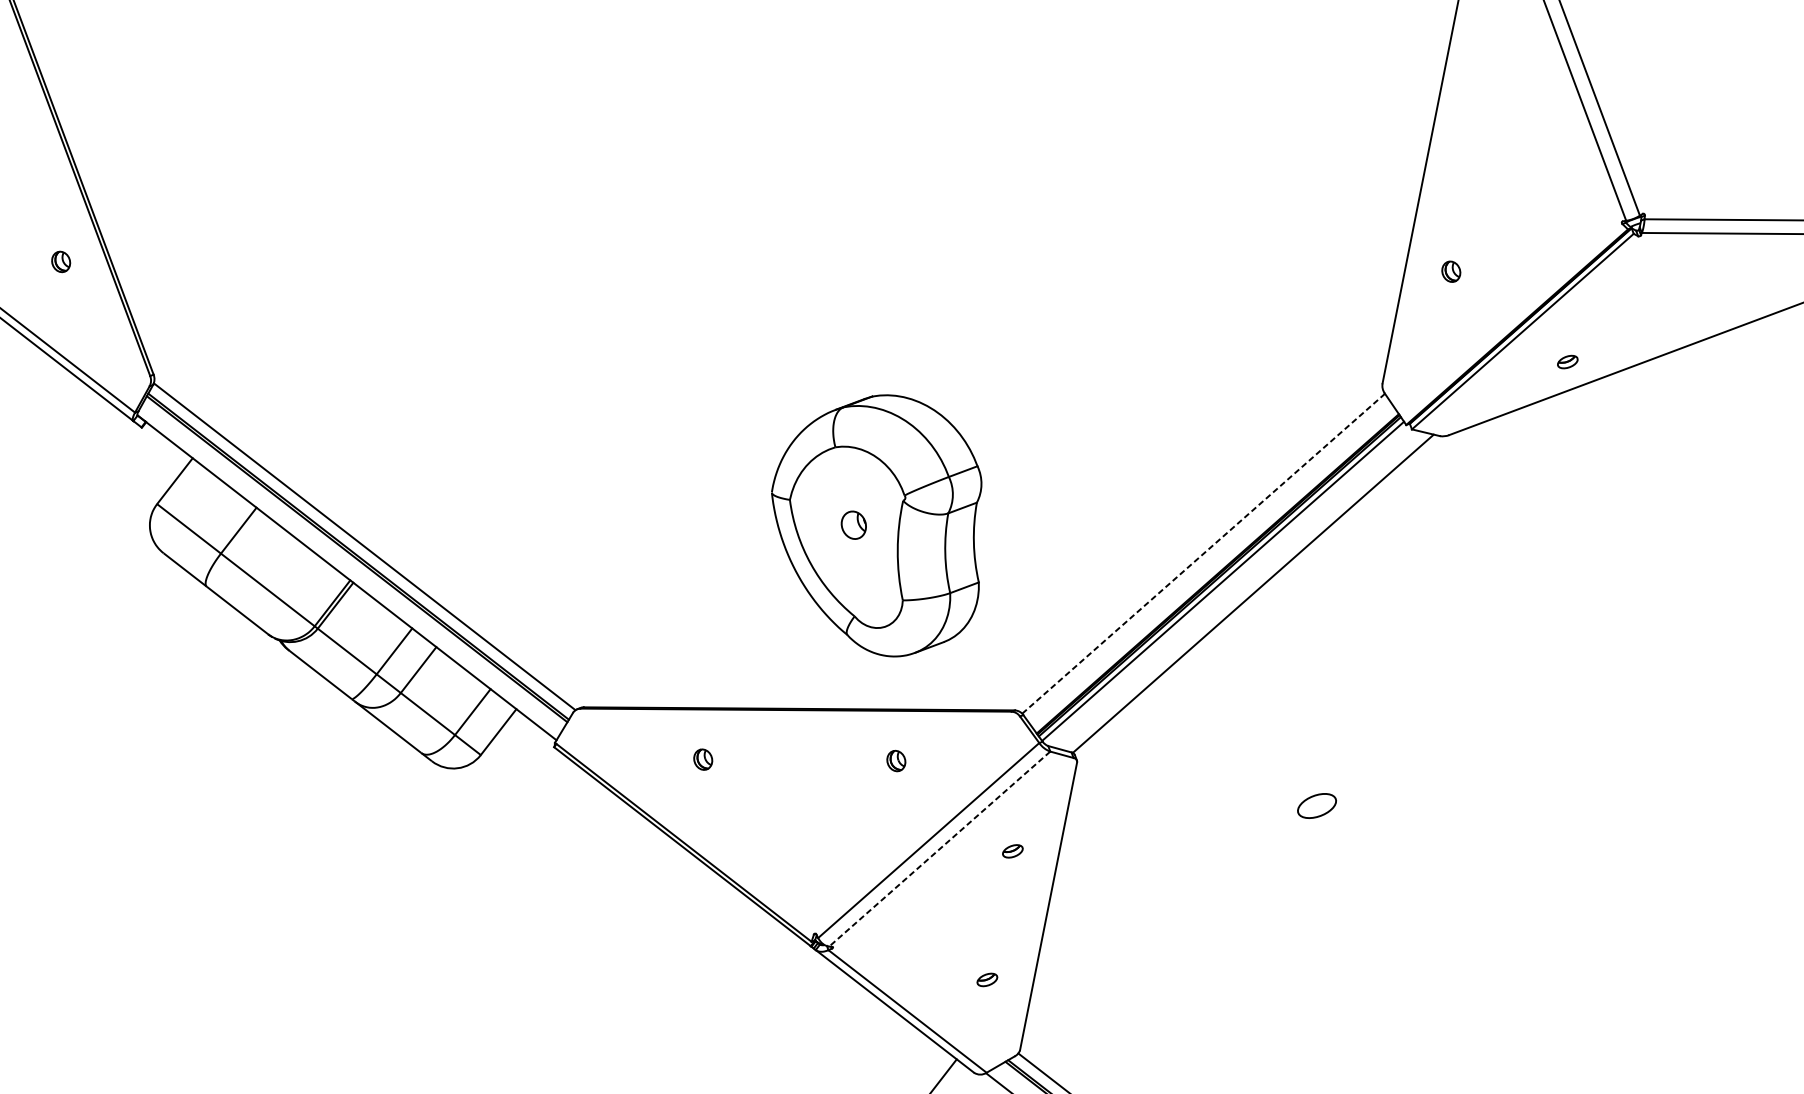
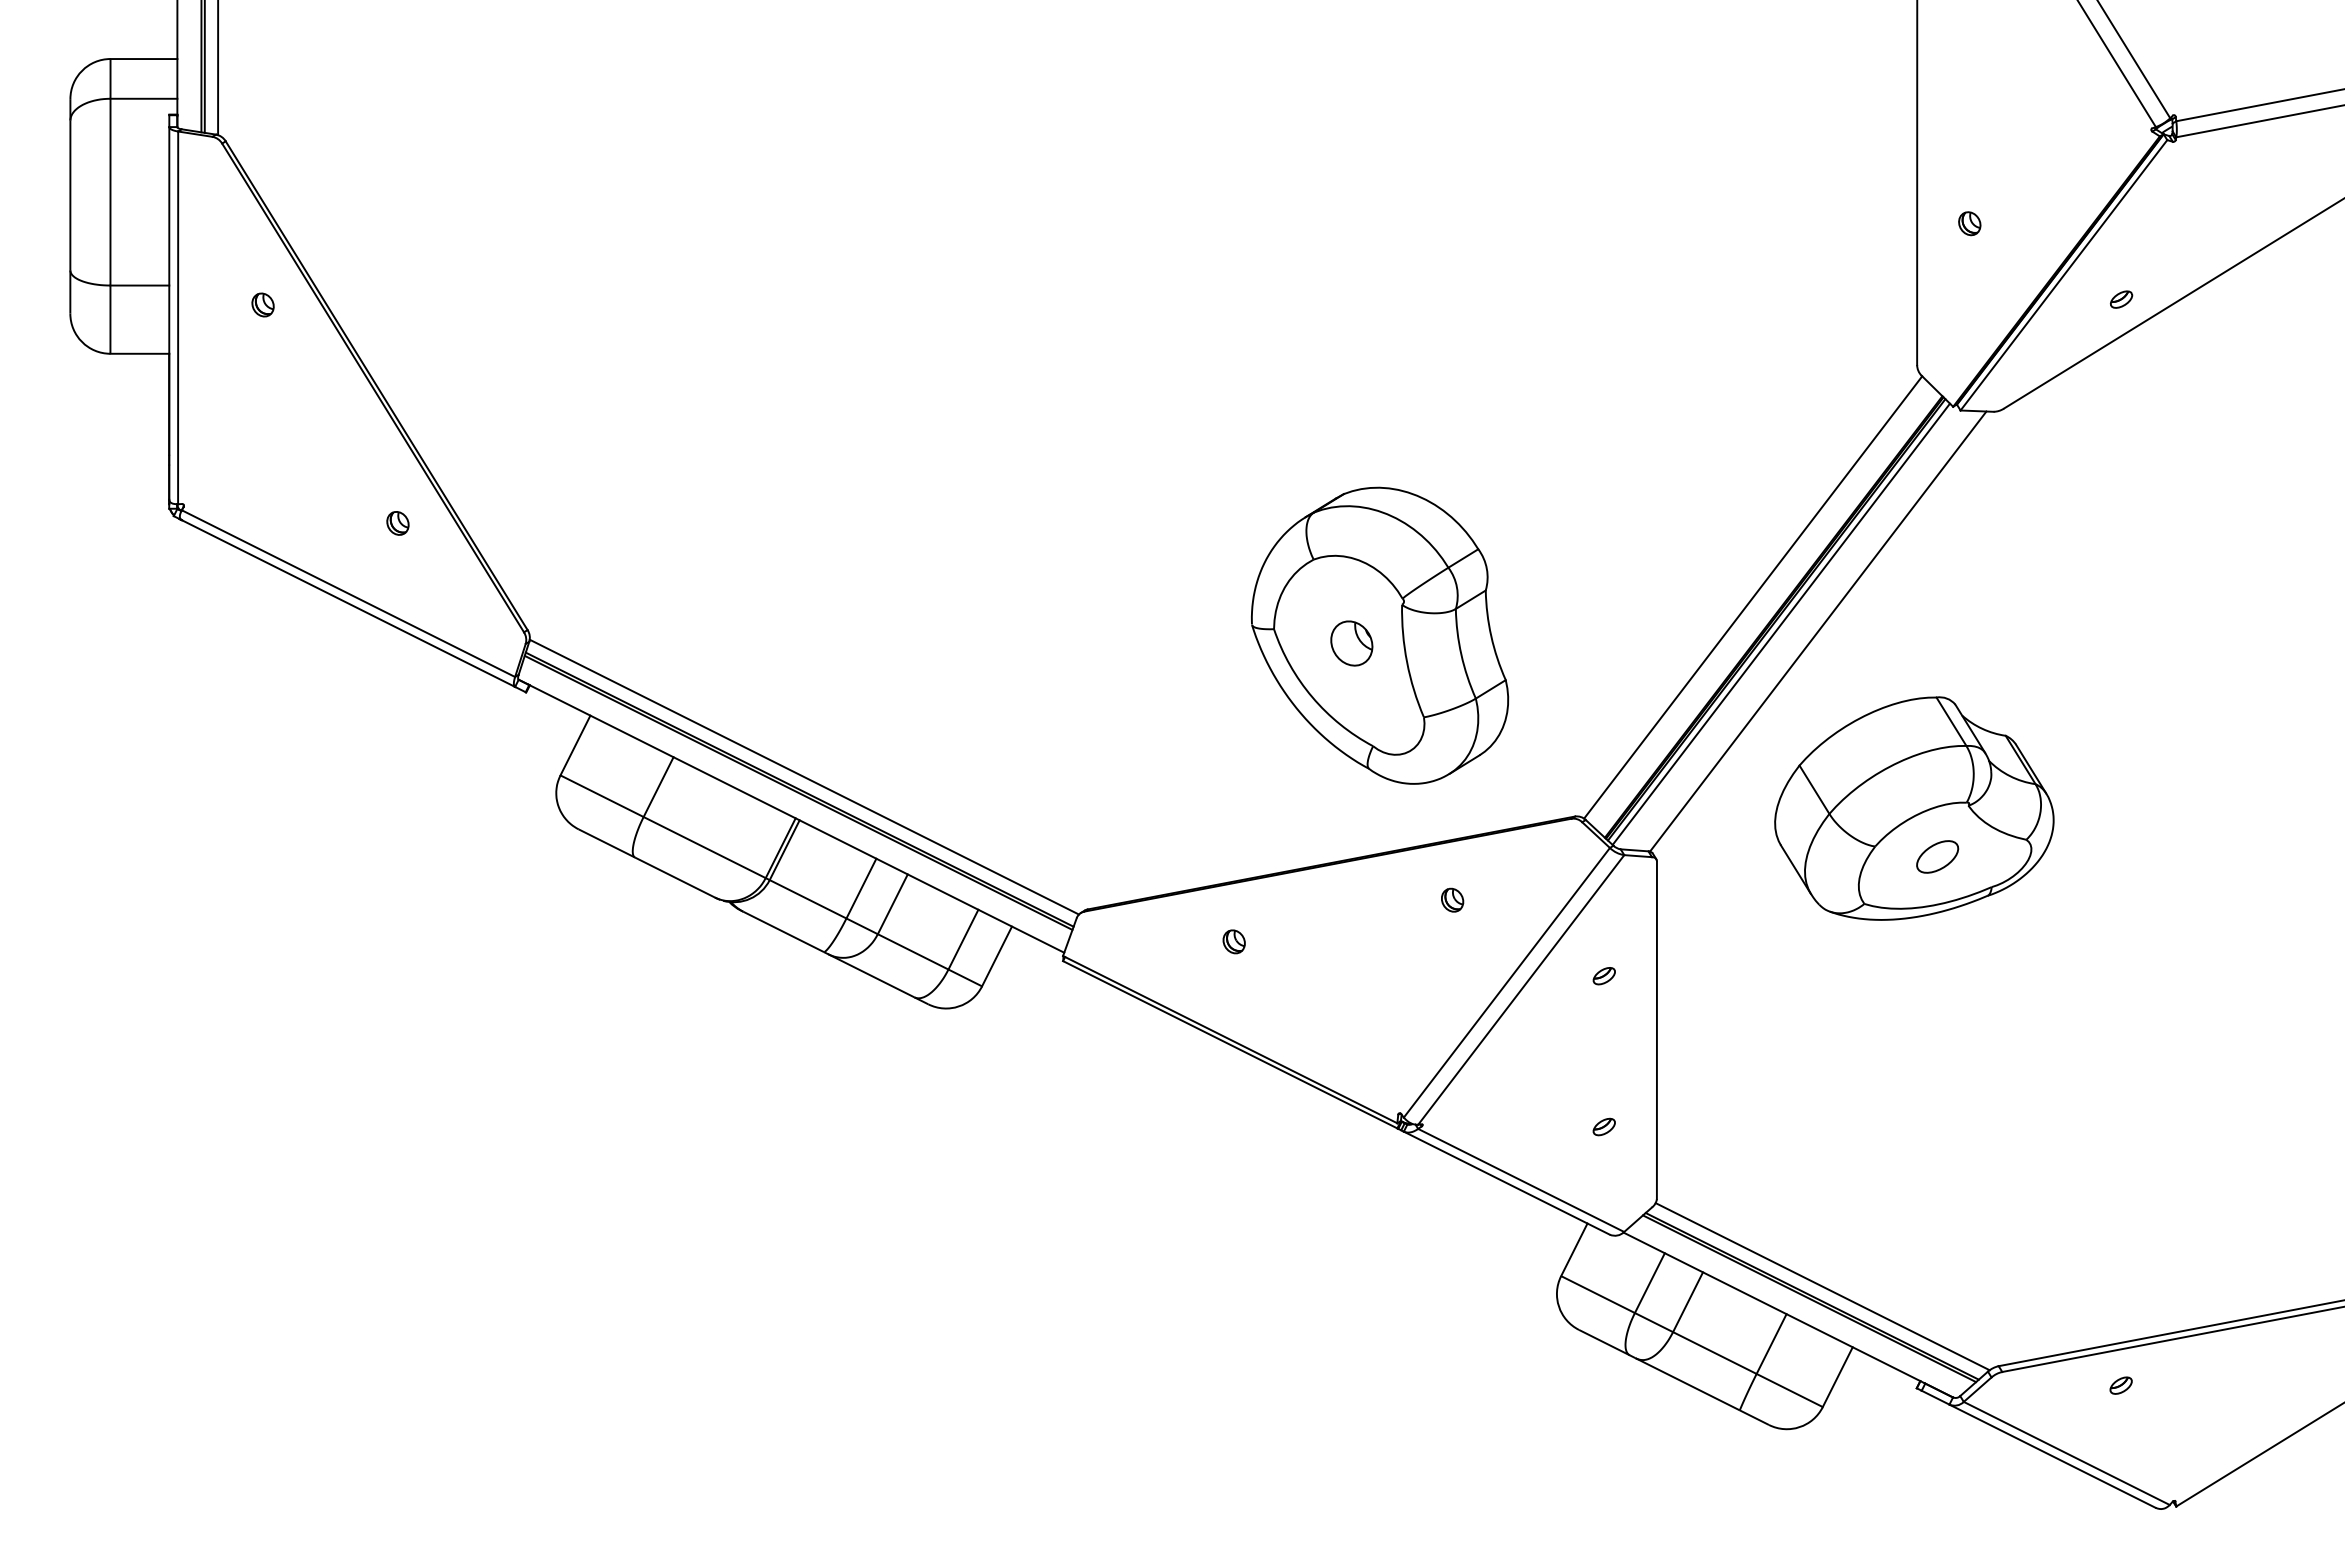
part: (853, 525) -> (1351, 643), size x1.43
line: (1203, 553) -> (1753, 597), dashed -> solid
part: (1305, 760) -> (1914, 808), added
line: (940, 848) -> (1521, 989), dashed -> solid

